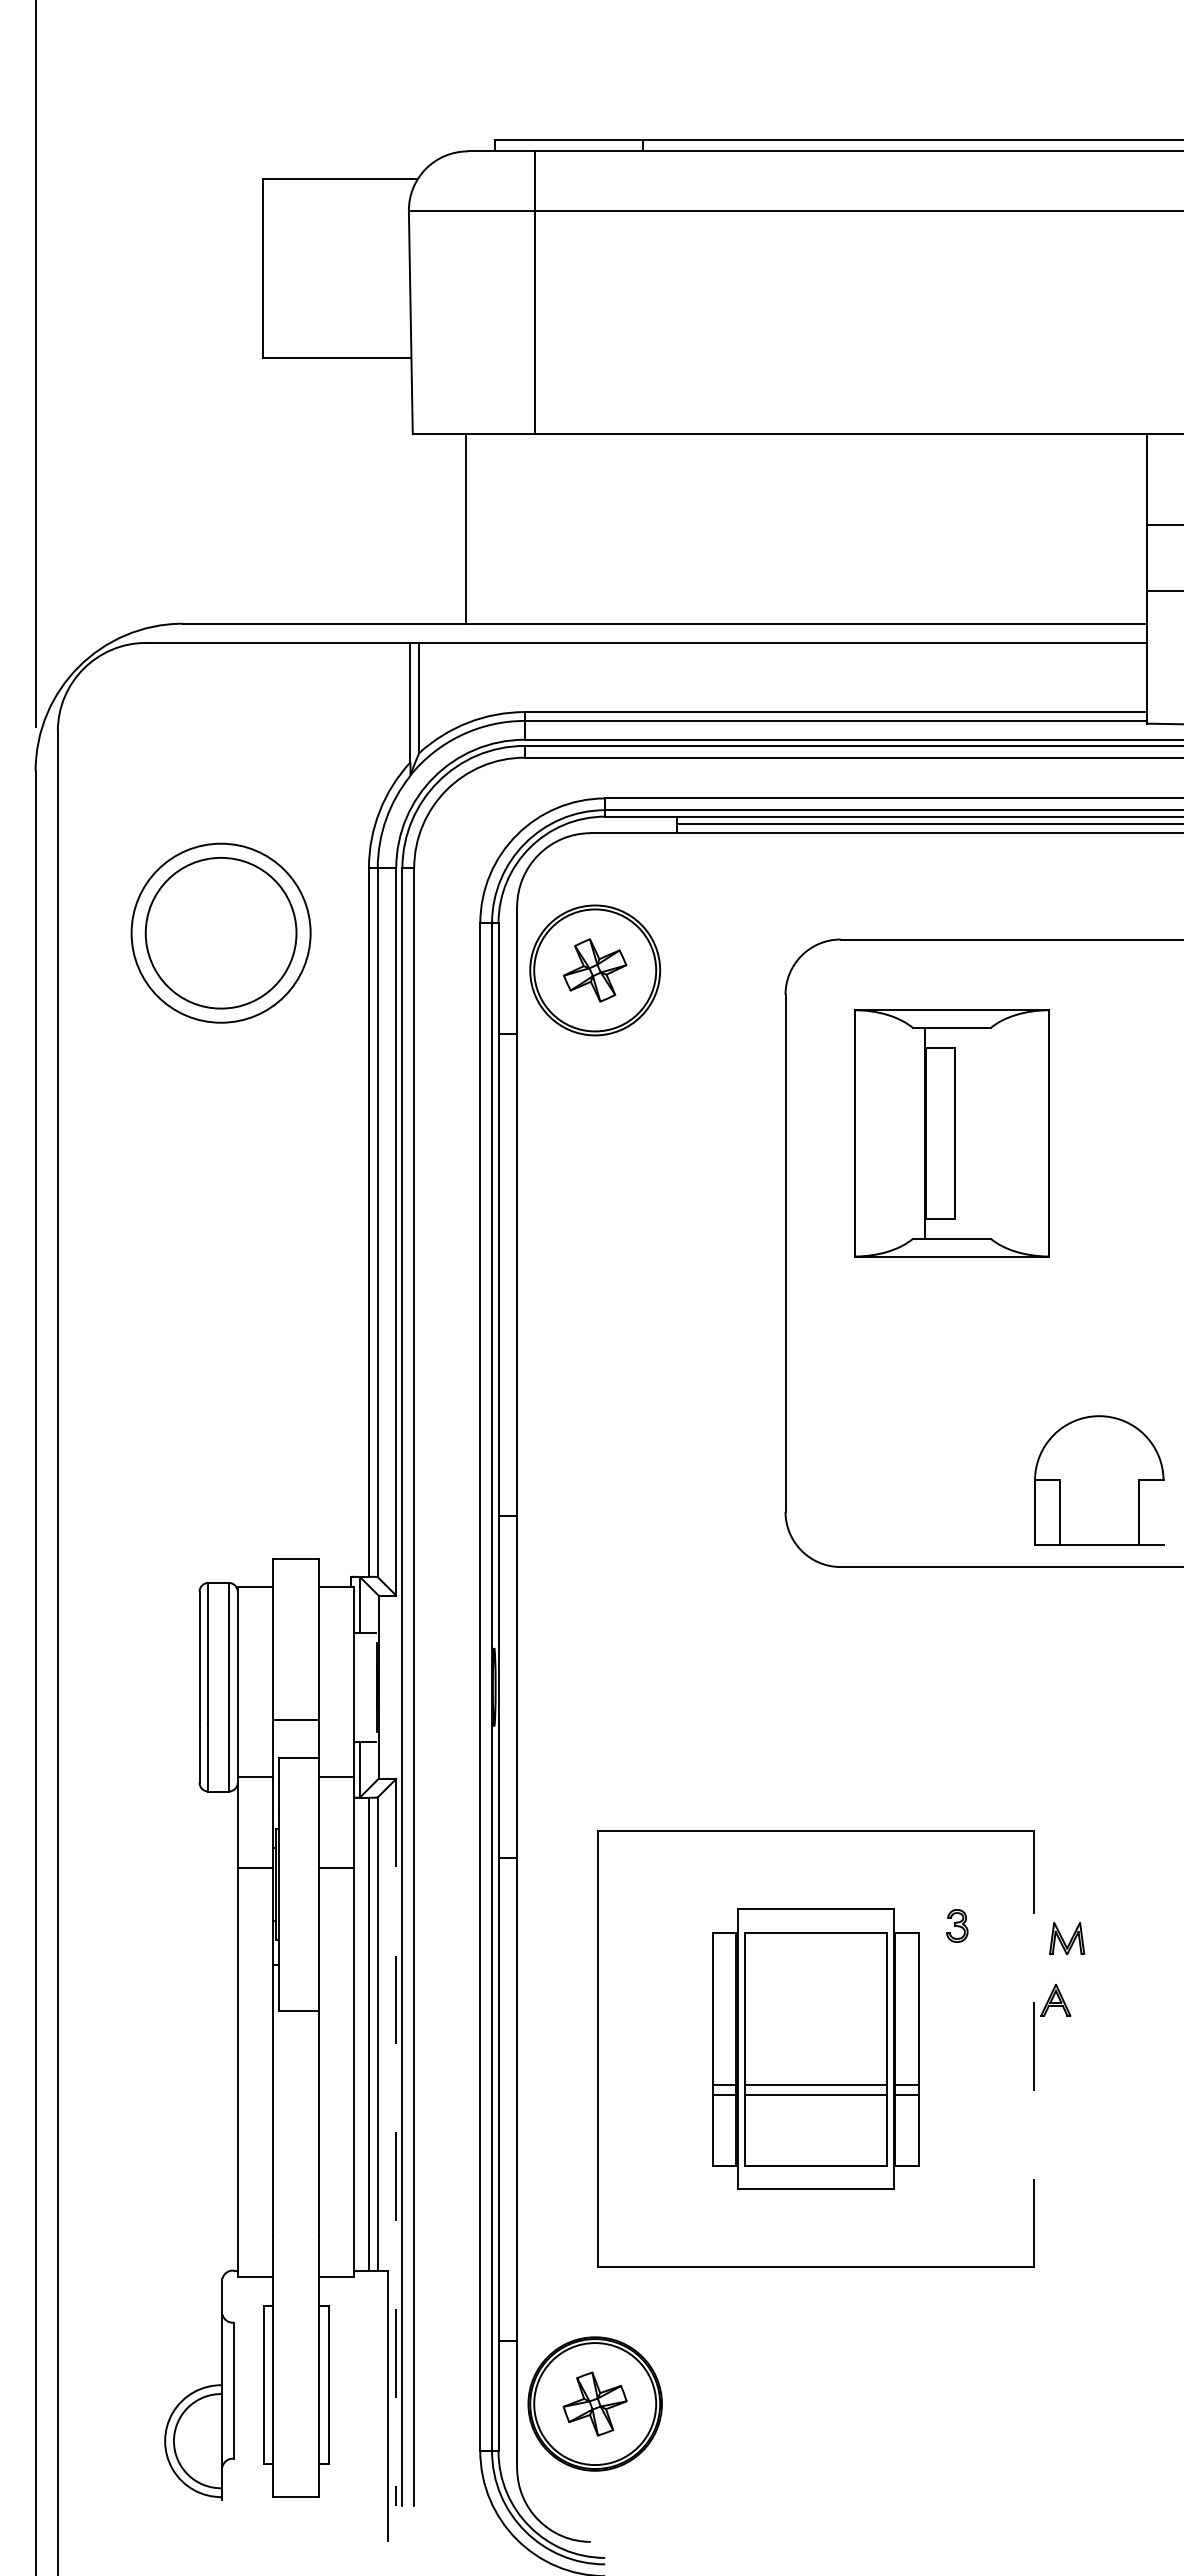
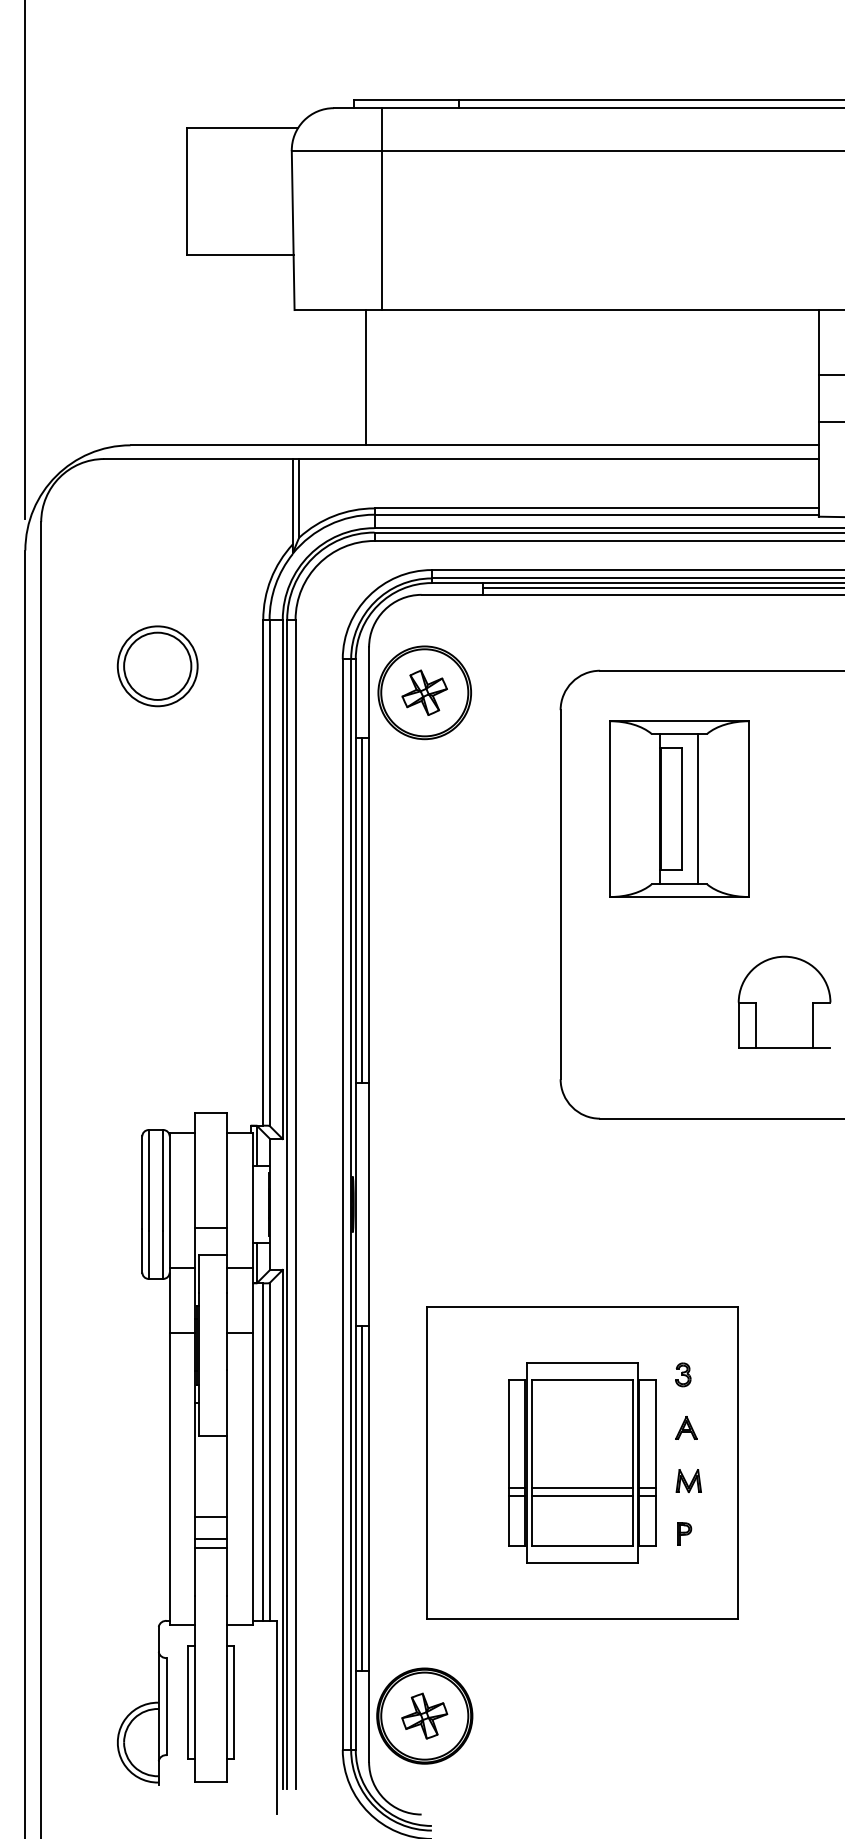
line: (466, 528) -> (366, 377), moved
part: (220, 933) -> (157, 666), size x0.62
line: (978, 1132) -> (698, 808), added
line: (507, 1274) -> (362, 909), added
part: (1099, 1480) -> (784, 1002), moved
part: (1067, 1938) -> (689, 1480), moved
part: (1055, 2000) -> (686, 1428), moved
line: (1033, 2048) -> (737, 1462), dashed -> solid
line: (507, 2099) -> (362, 1498), added
line: (295, 2124) -> (210, 1516), added
line: (396, 2142) -> (282, 1529), dashed -> solid
part: (959, 2148) -> (684, 1533), added
line: (295, 2156) -> (210, 1539), added
line: (295, 2168) -> (210, 1548), added

